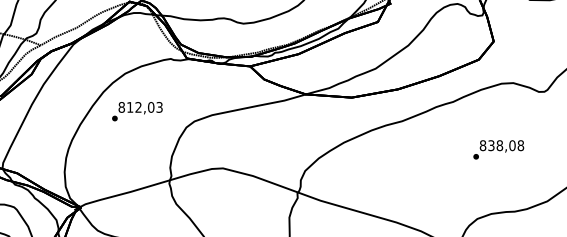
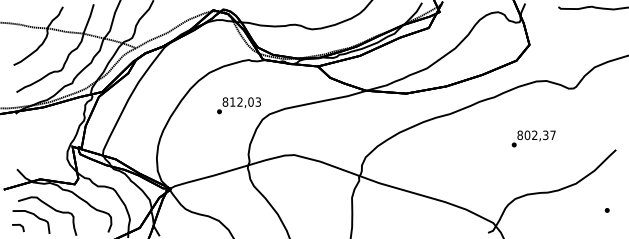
text: (136, 111) -> (238, 105), moved
text: (505, 145) -> (539, 135), 838,08 -> 802,37

